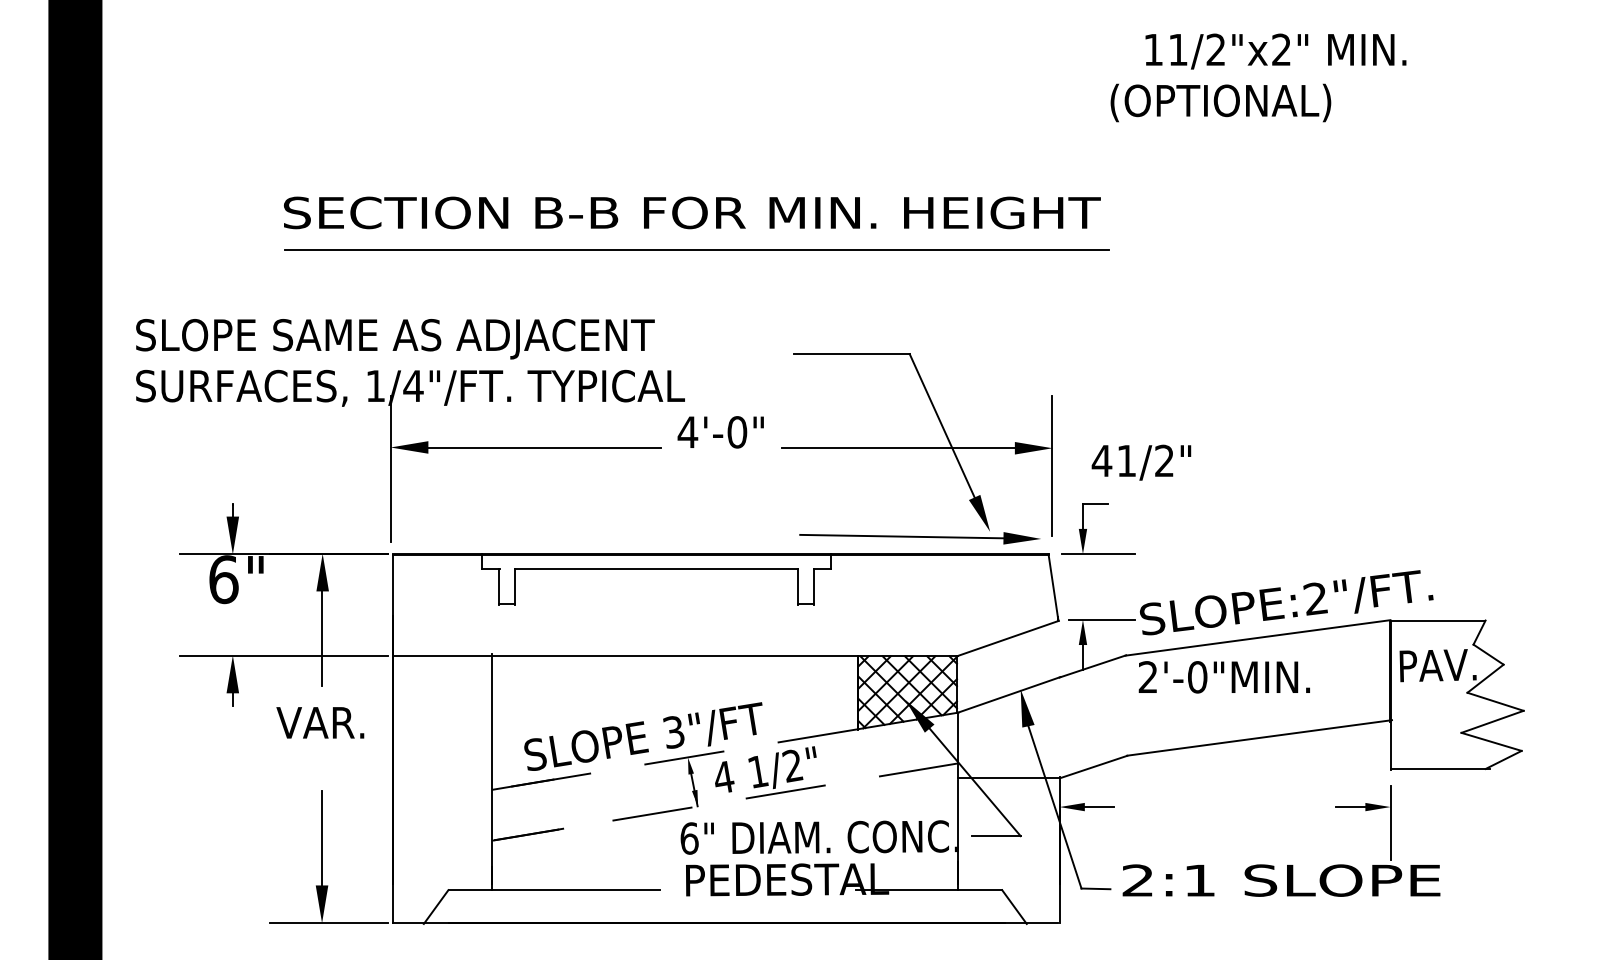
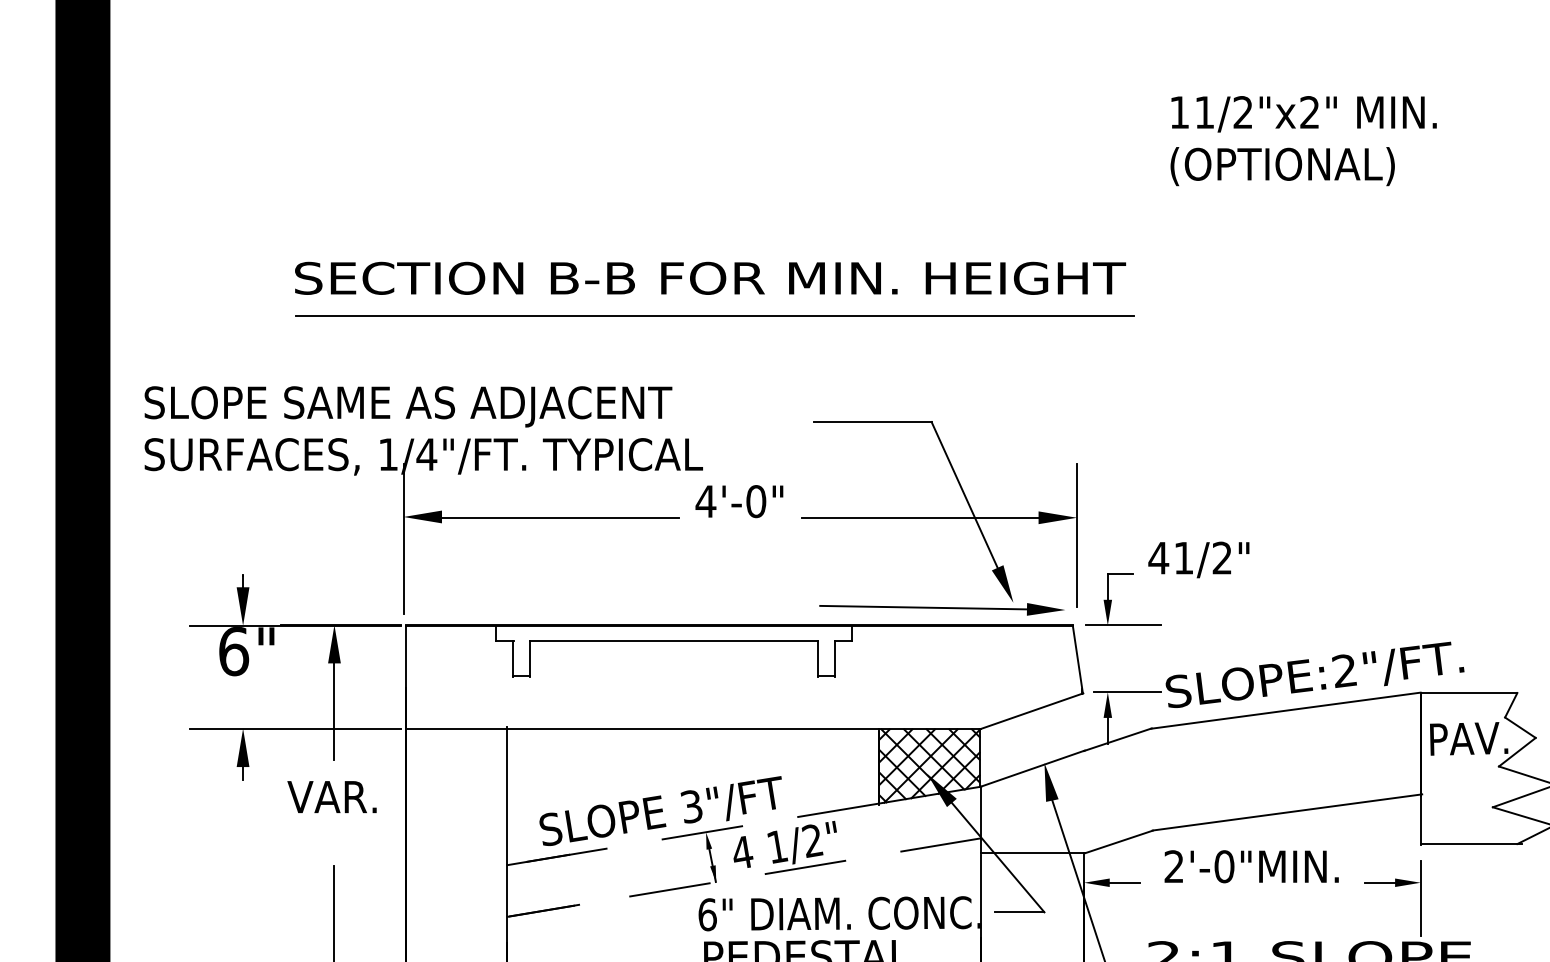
text: (1220, 102) -> (1282, 166), moved
text: (1141, 462) -> (1198, 559), moved
text: (1223, 677) -> (1250, 866), moved

